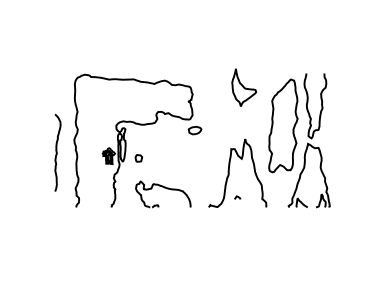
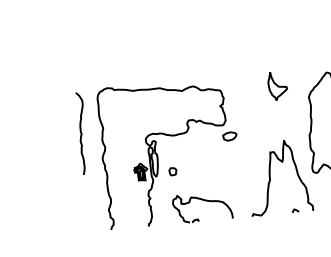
part: (243, 87) -> (277, 85), size x0.71
curve: (57, 152) -> (82, 133), moved
curve: (237, 197) -> (295, 210), moved

